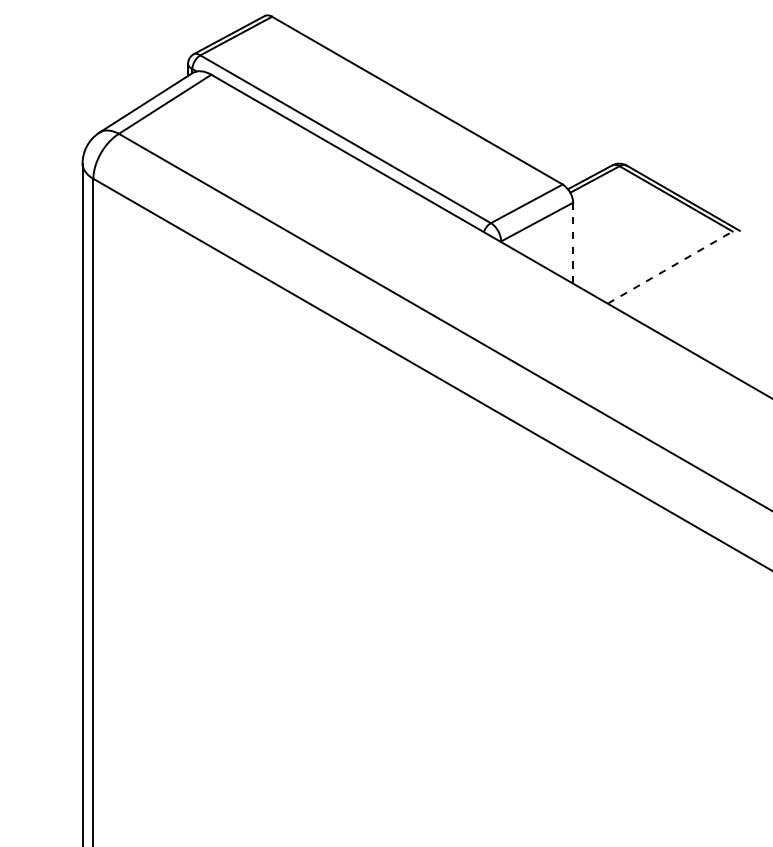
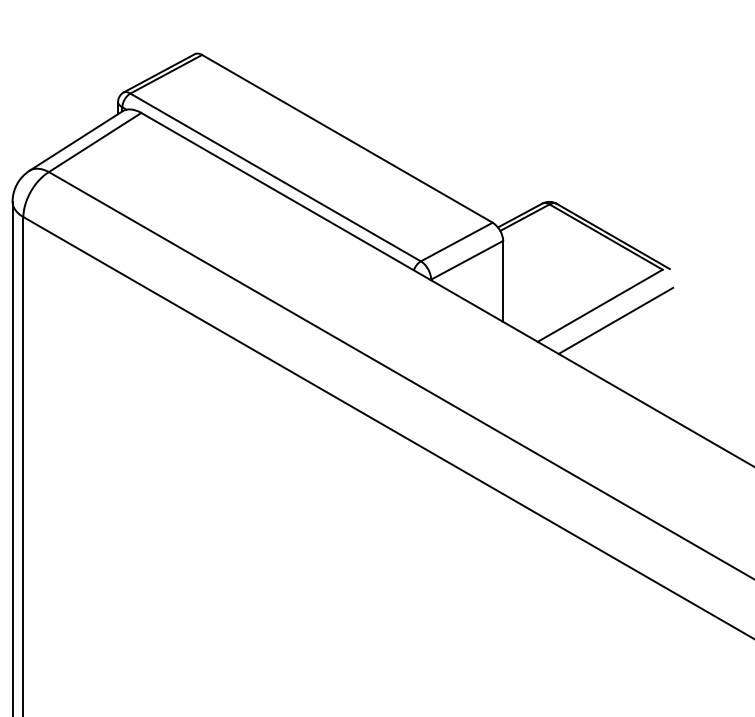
line: (573, 242) -> (503, 280), dashed -> solid
line: (670, 267) -> (600, 305), dashed -> solid
line: (685, 282) -> (615, 320), added

